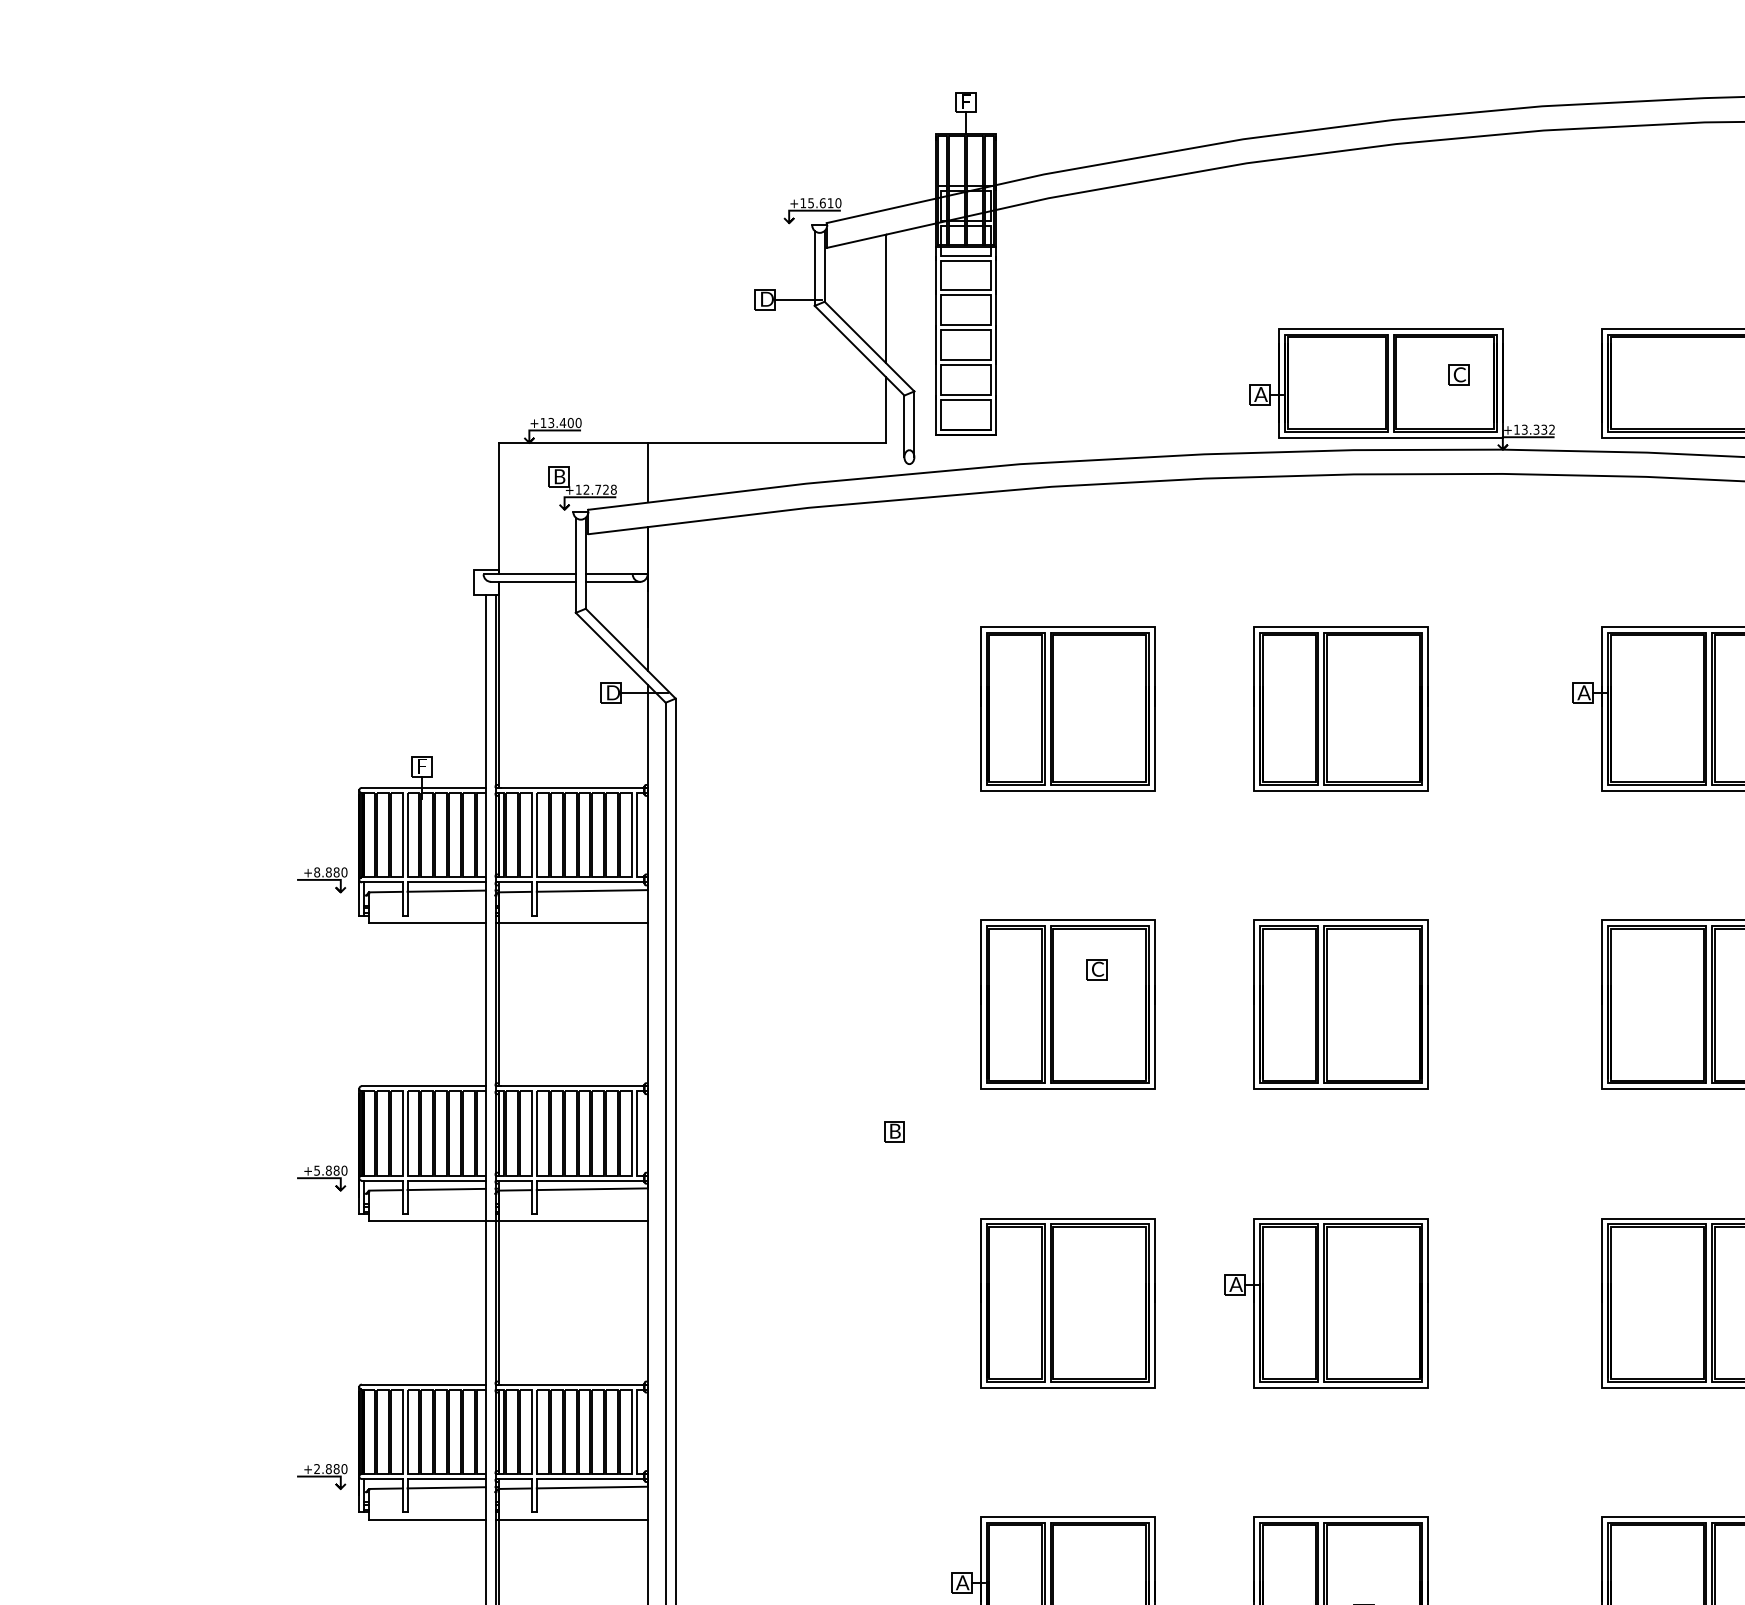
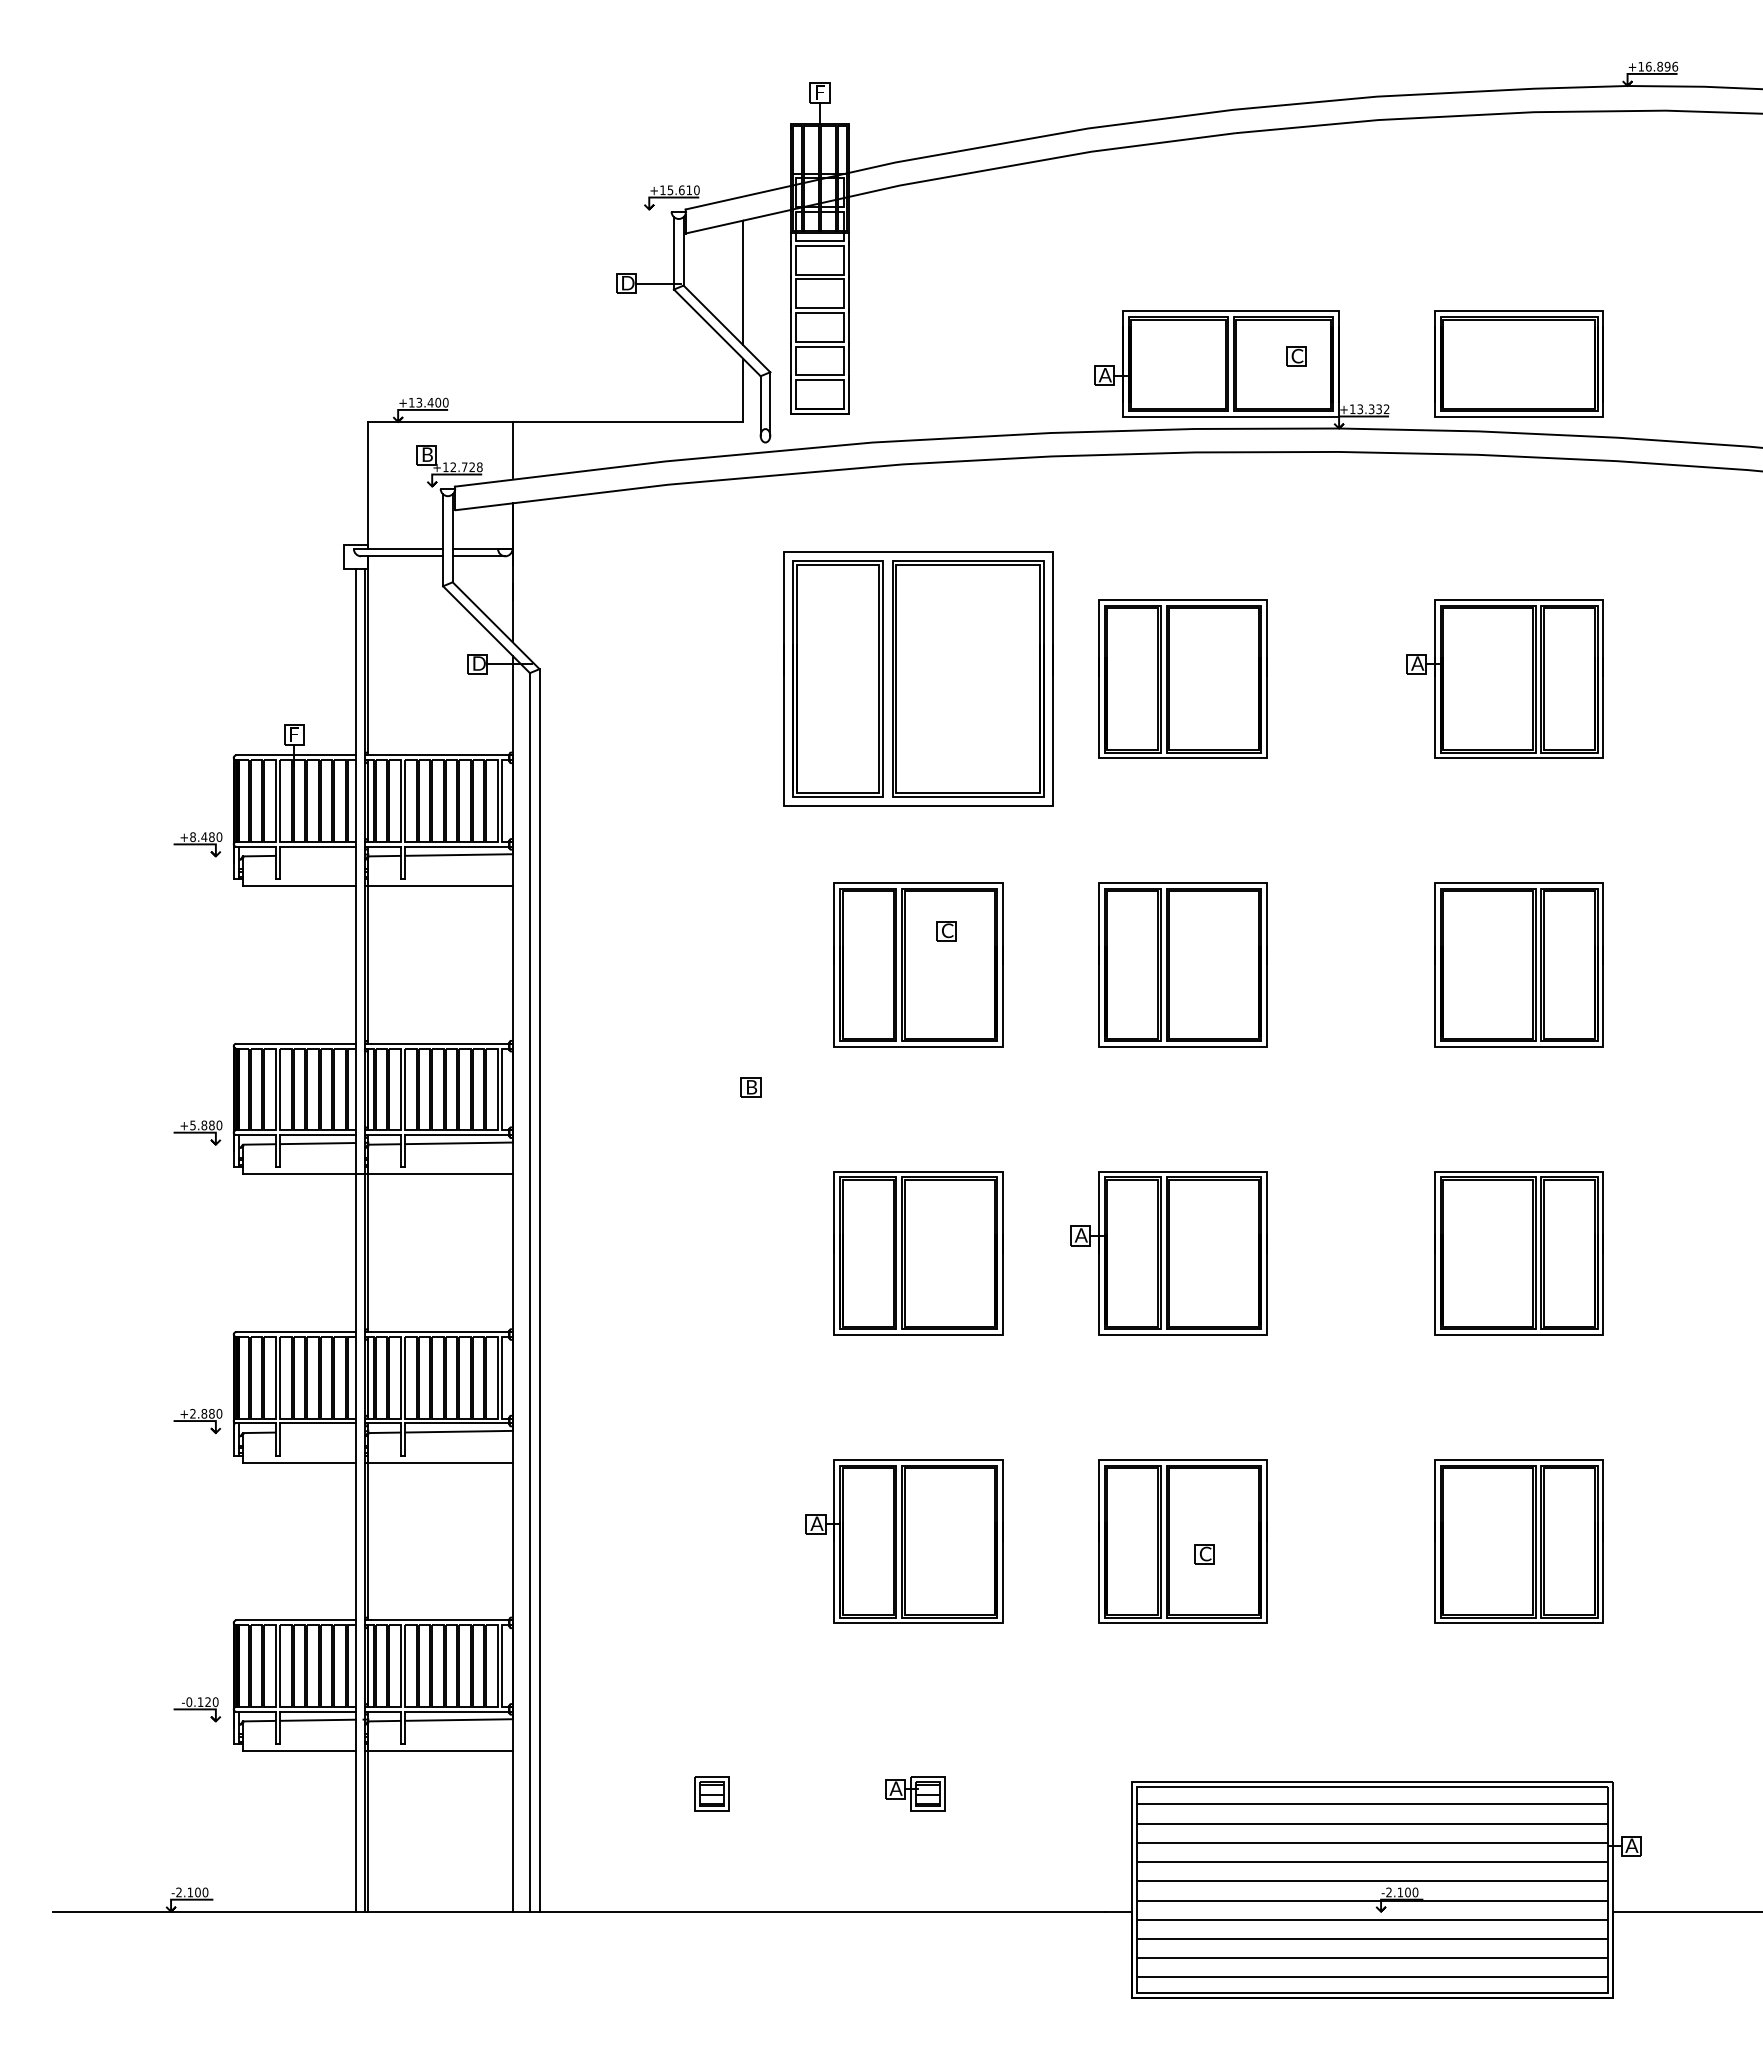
part: (1067, 708) -> (918, 678), size x1.6
text: (329, 872) -> (204, 837), +8.880 -> +8.480
line: (445, 890) -> (317, 854), removed
line: (445, 1487) -> (317, 1431), removed

